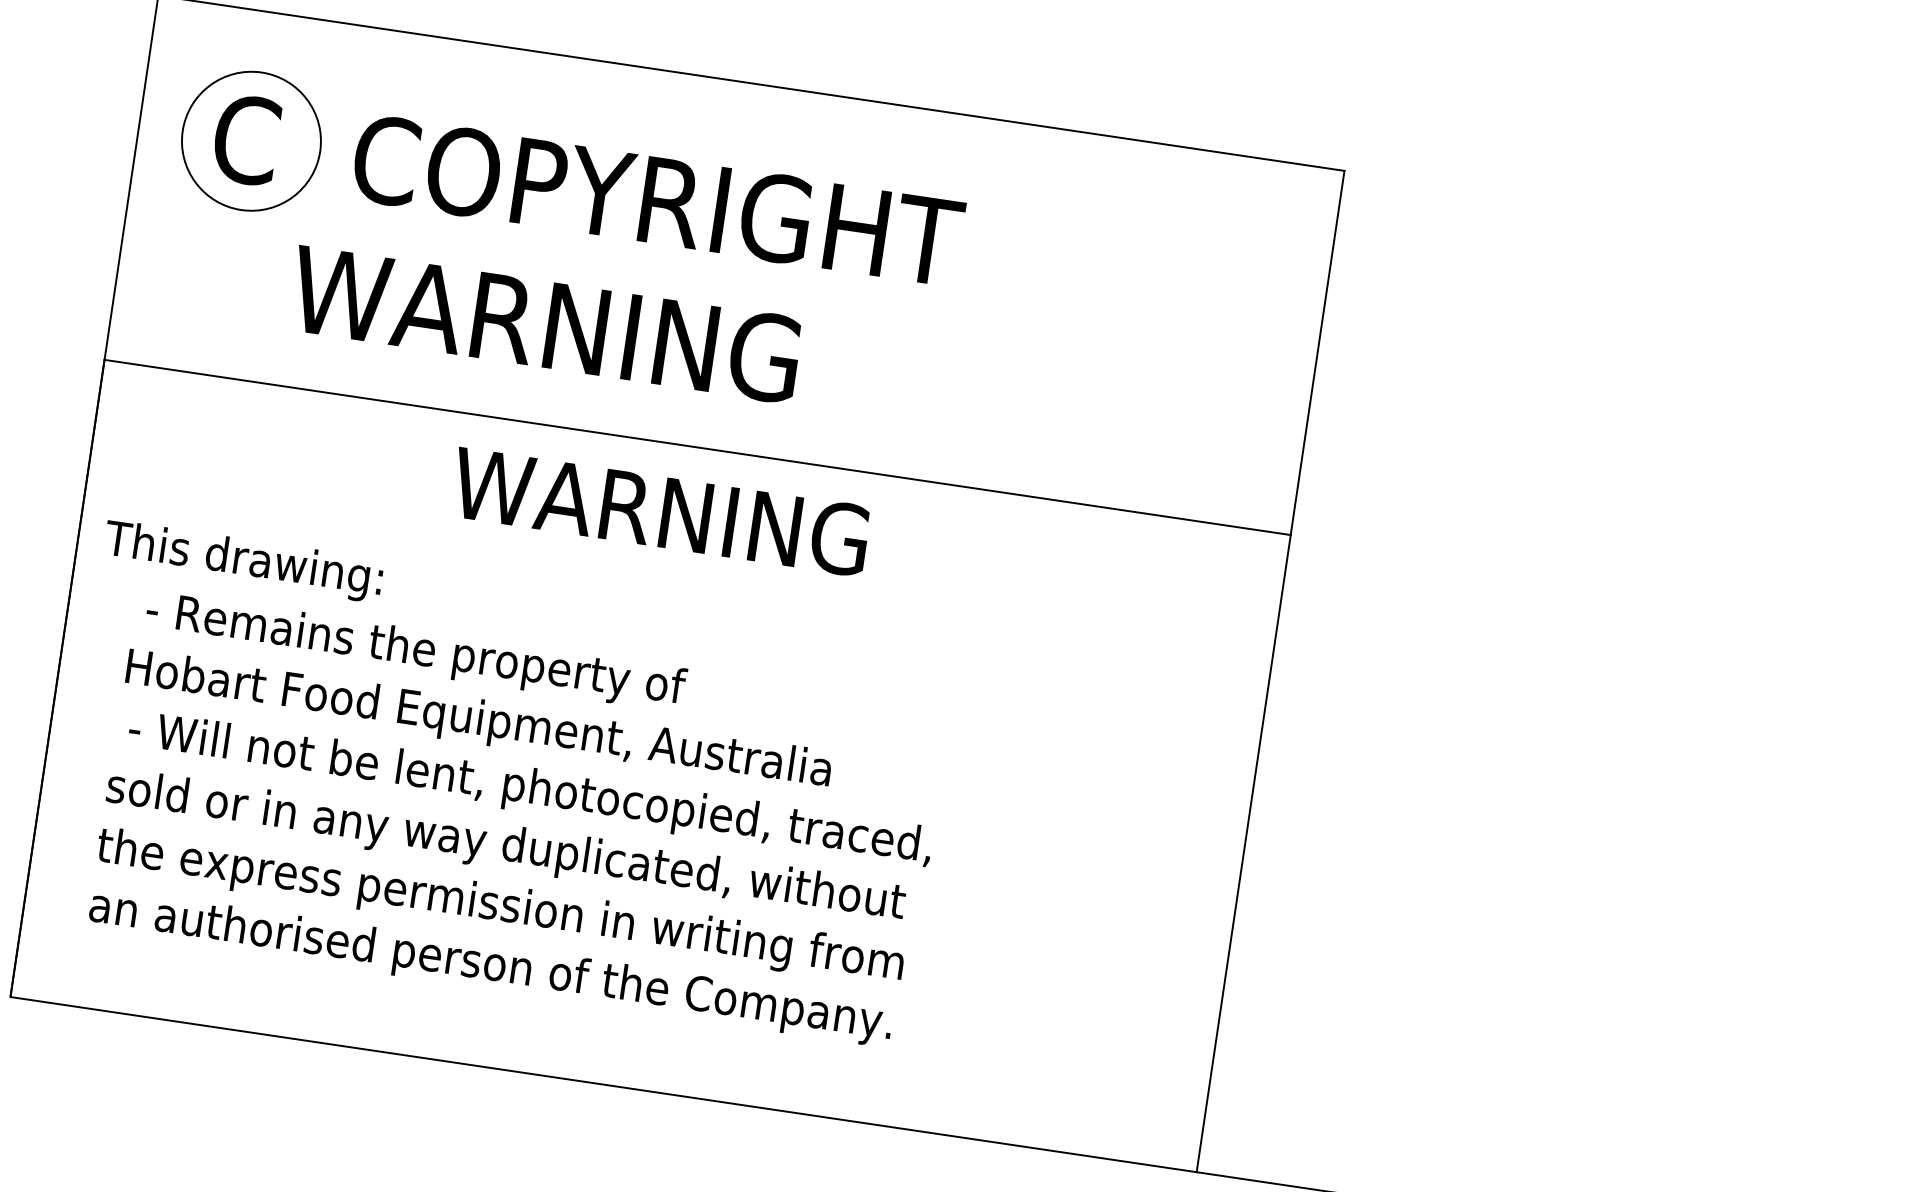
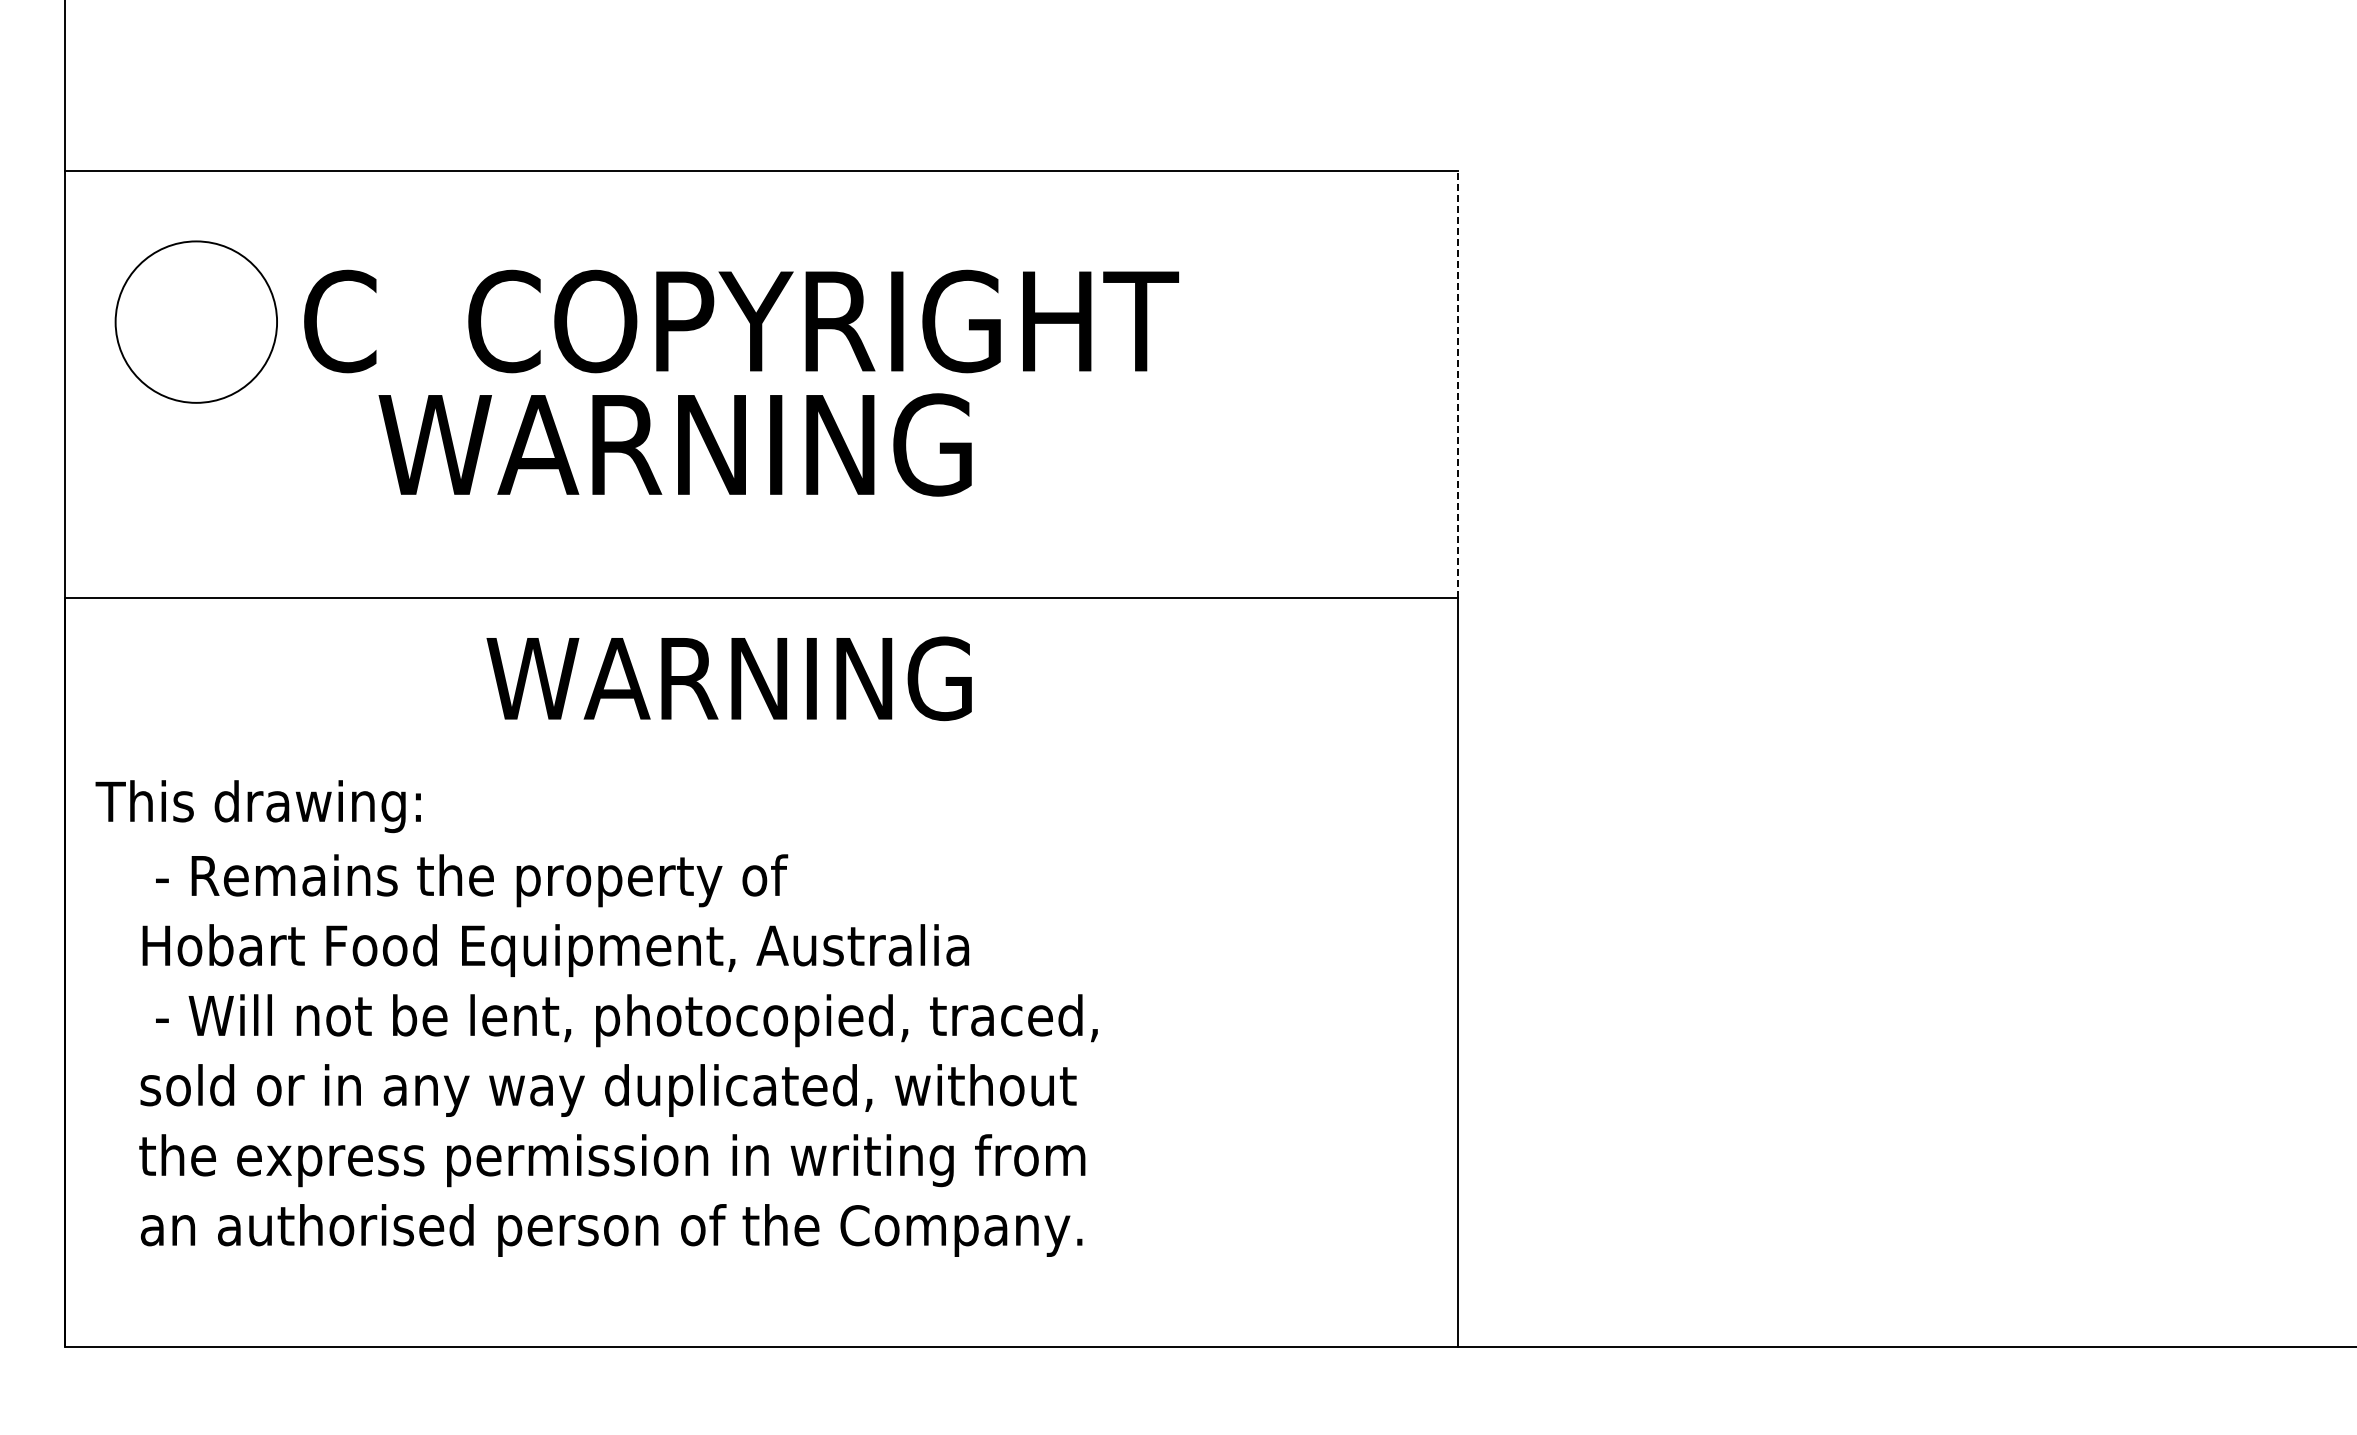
text: (588, 190) -> (741, 321), moved
text: (544, 324) -> (674, 444), moved
line: (1317, 352) -> (1457, 384), solid -> dashed

